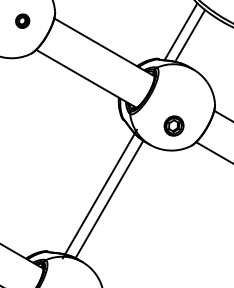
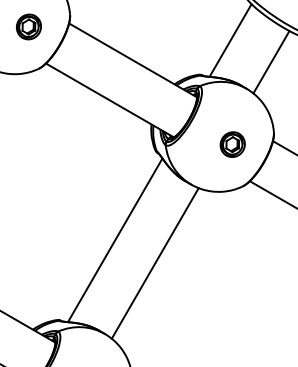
part: (22, 20) -> (28, 26), size x1.43
line: (190, 35) -> (271, 62), moved
part: (173, 125) -> (232, 144), moved
line: (100, 194) -> (115, 240), moved
line: (108, 199) -> (154, 263), moved

